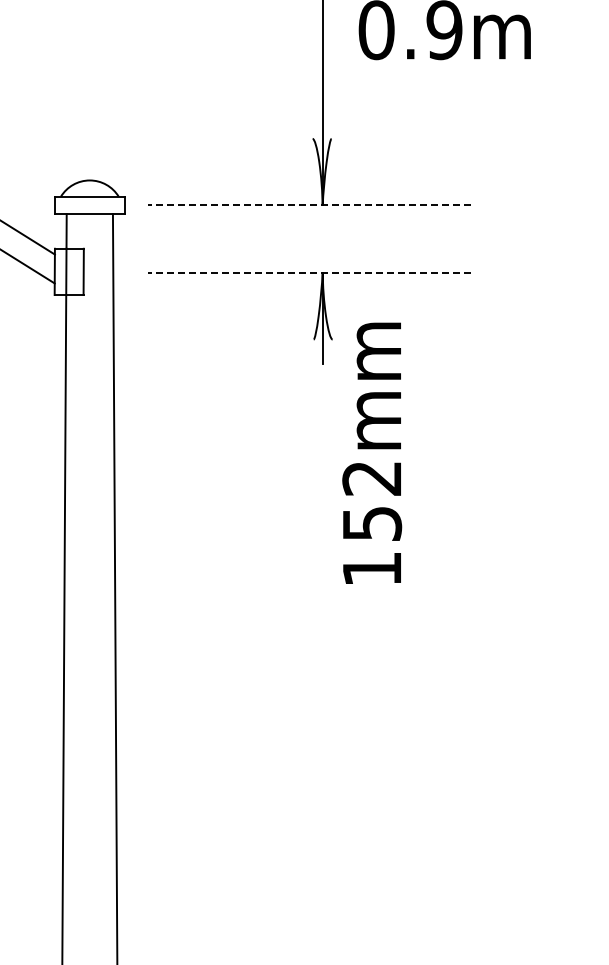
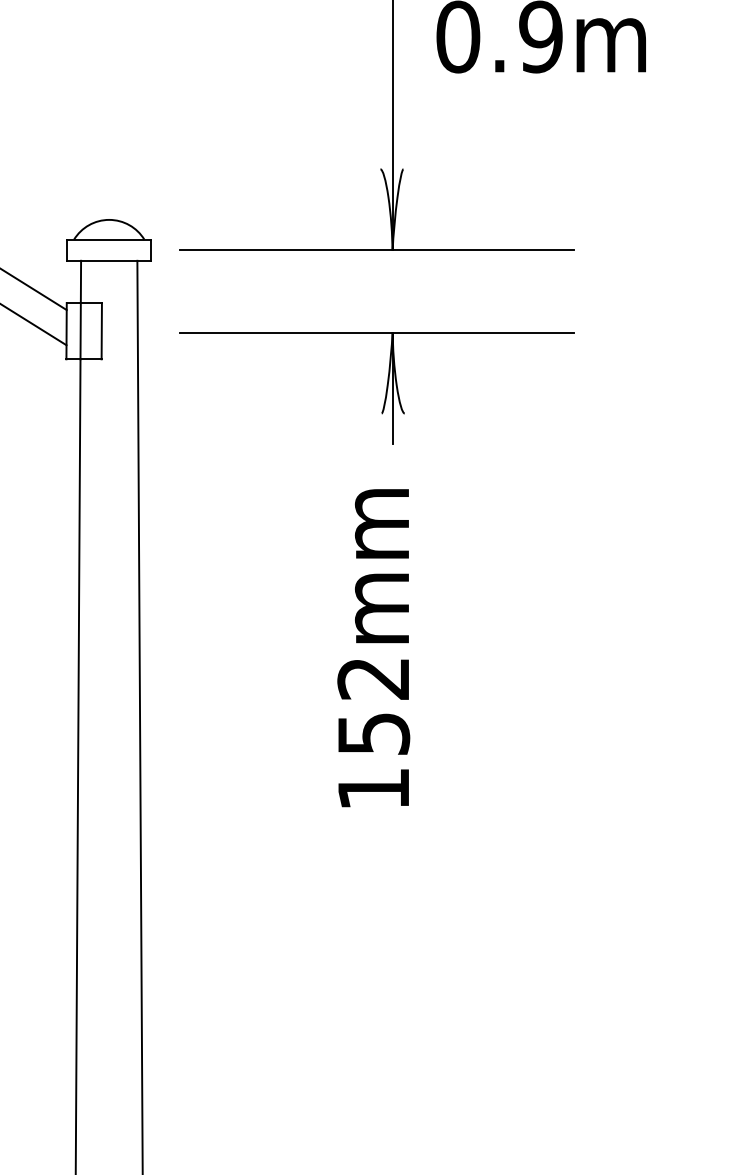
line: (309, 205) -> (376, 250), dashed -> solid
line: (309, 273) -> (376, 333), dashed -> solid
text: (372, 452) -> (374, 647), moved

